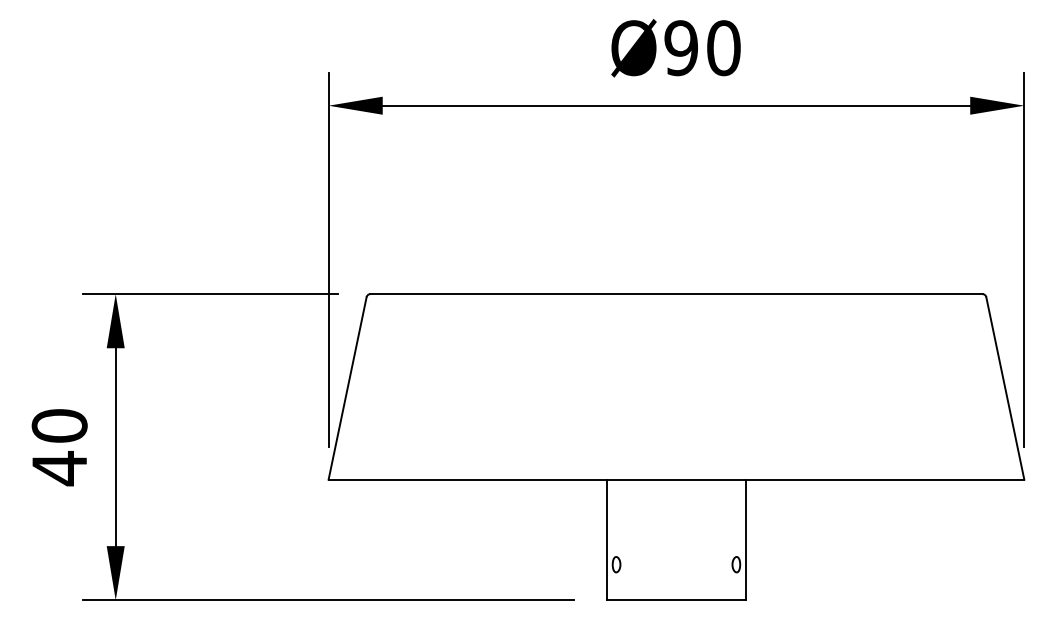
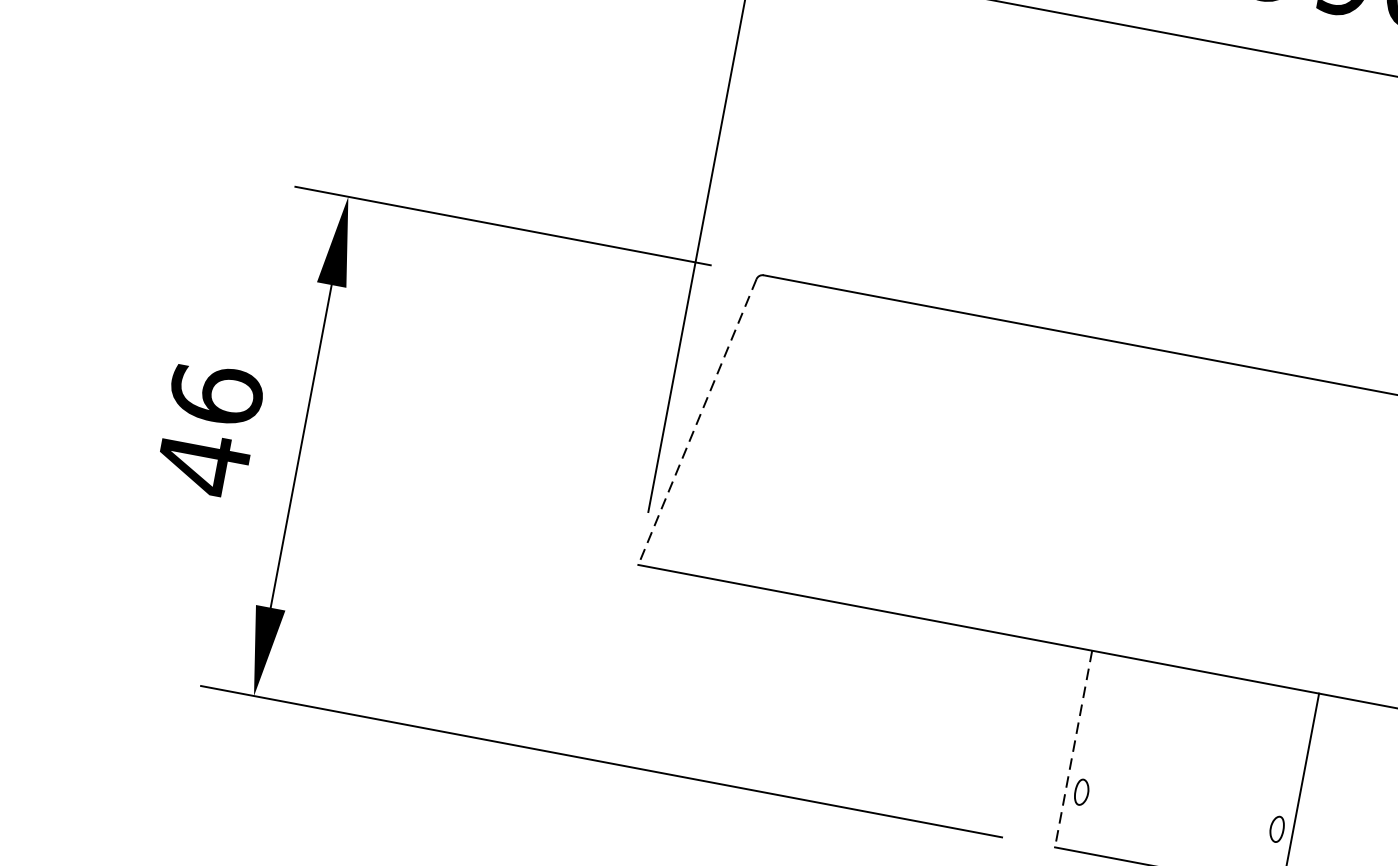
line: (347, 388) -> (697, 422), solid -> dashed
text: (59, 425) -> (216, 393), 40 -> 46
line: (606, 540) -> (1072, 749), solid -> dashed

